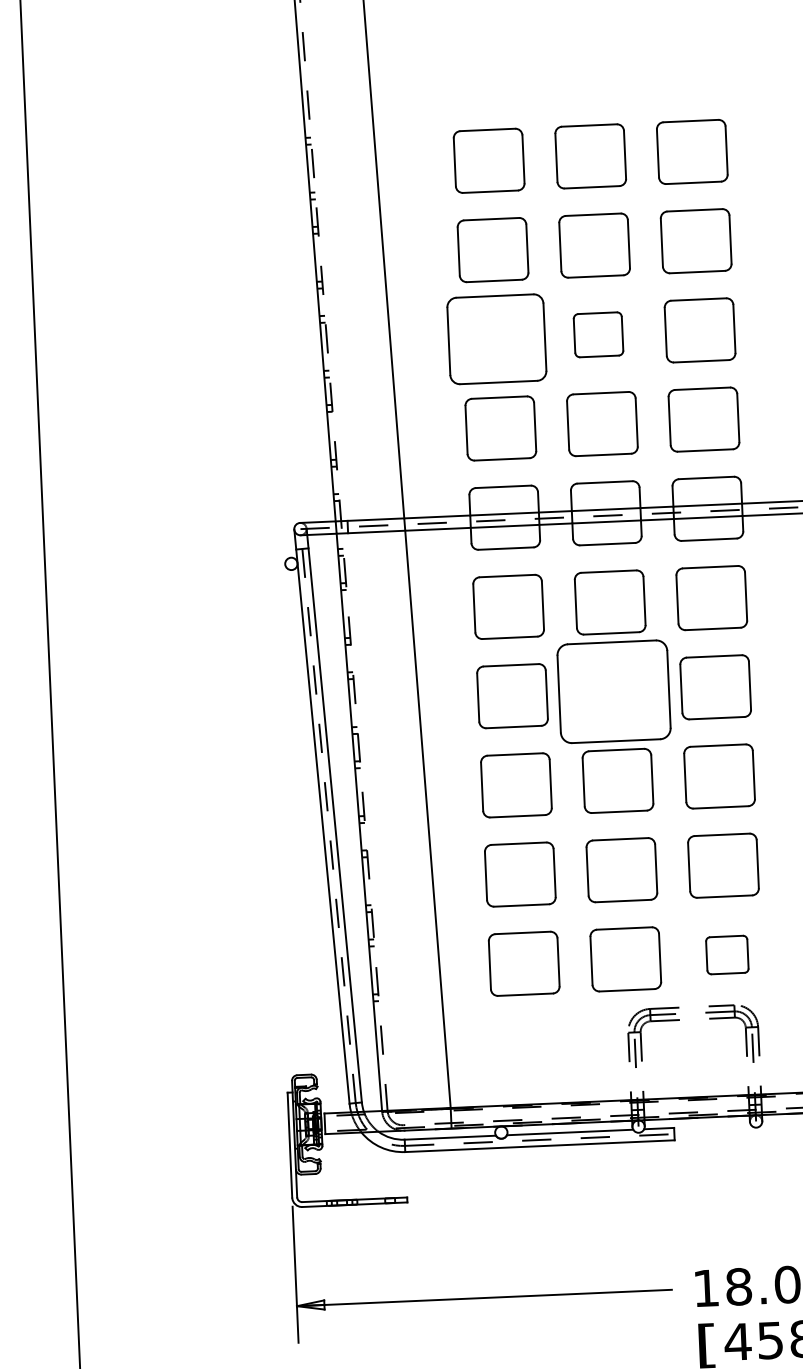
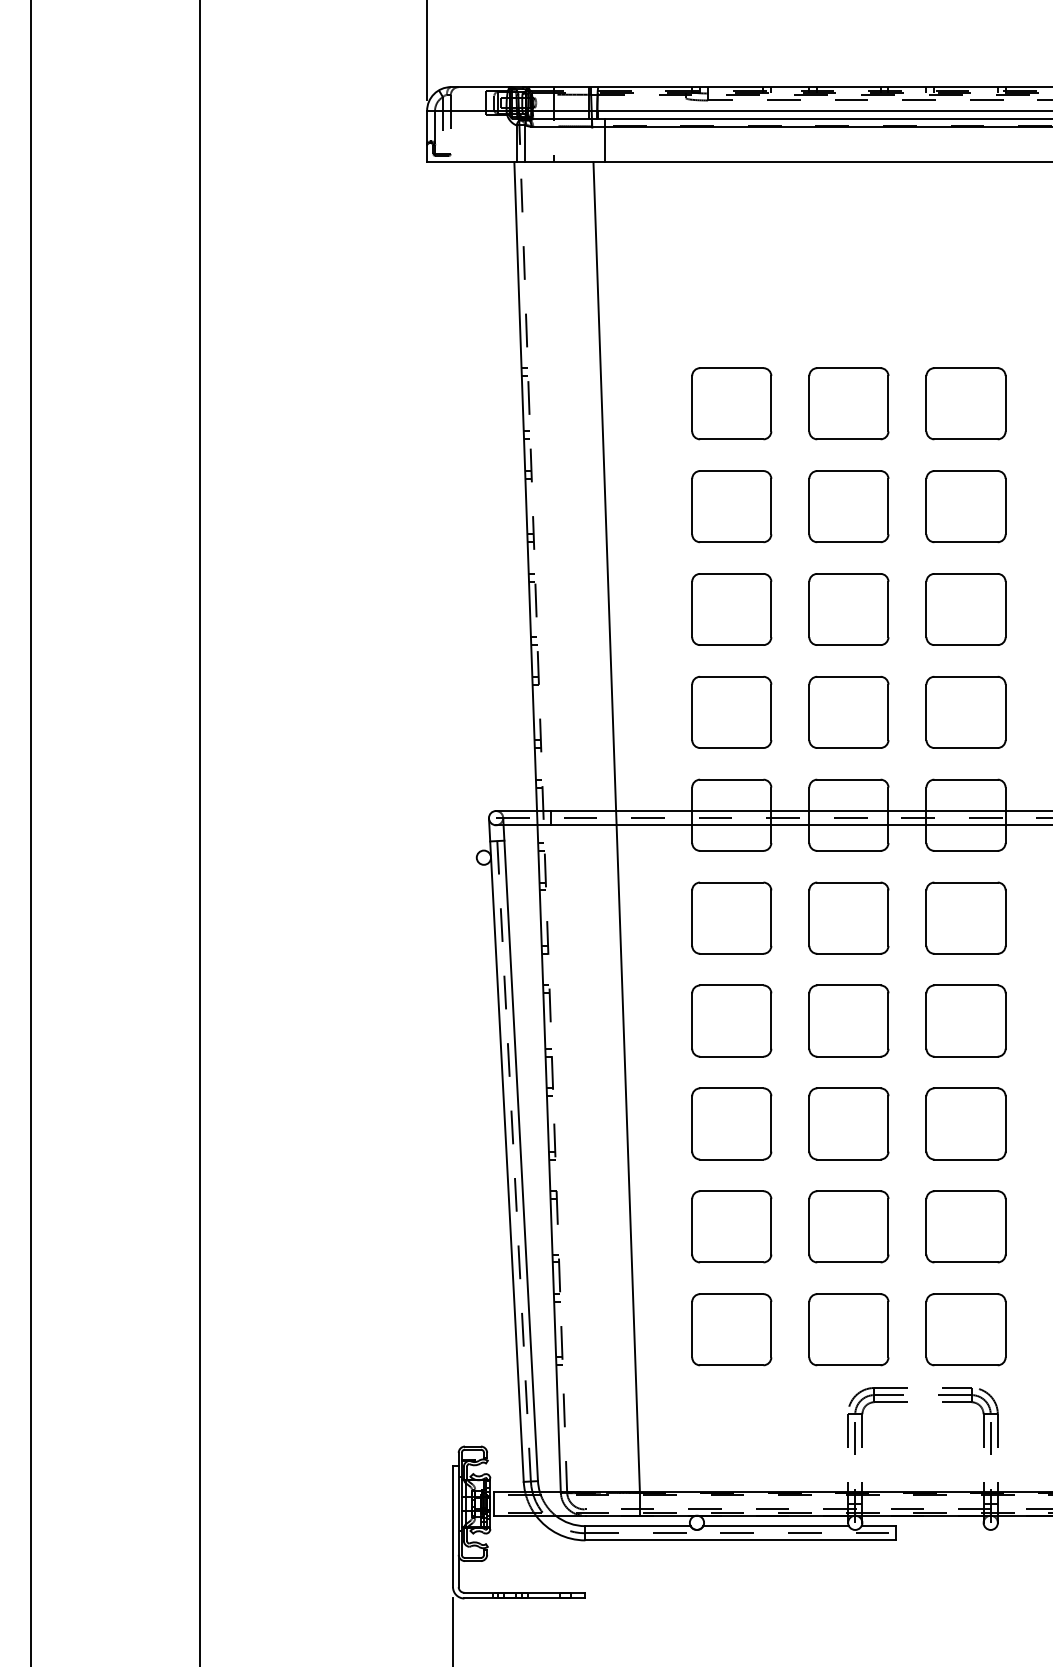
part: (598, 334) -> (848, 609), size x1.43
part: (496, 339) -> (731, 609), size x0.71
part: (613, 691) -> (848, 1020), size x0.62
part: (726, 954) -> (965, 1329), size x1.67

